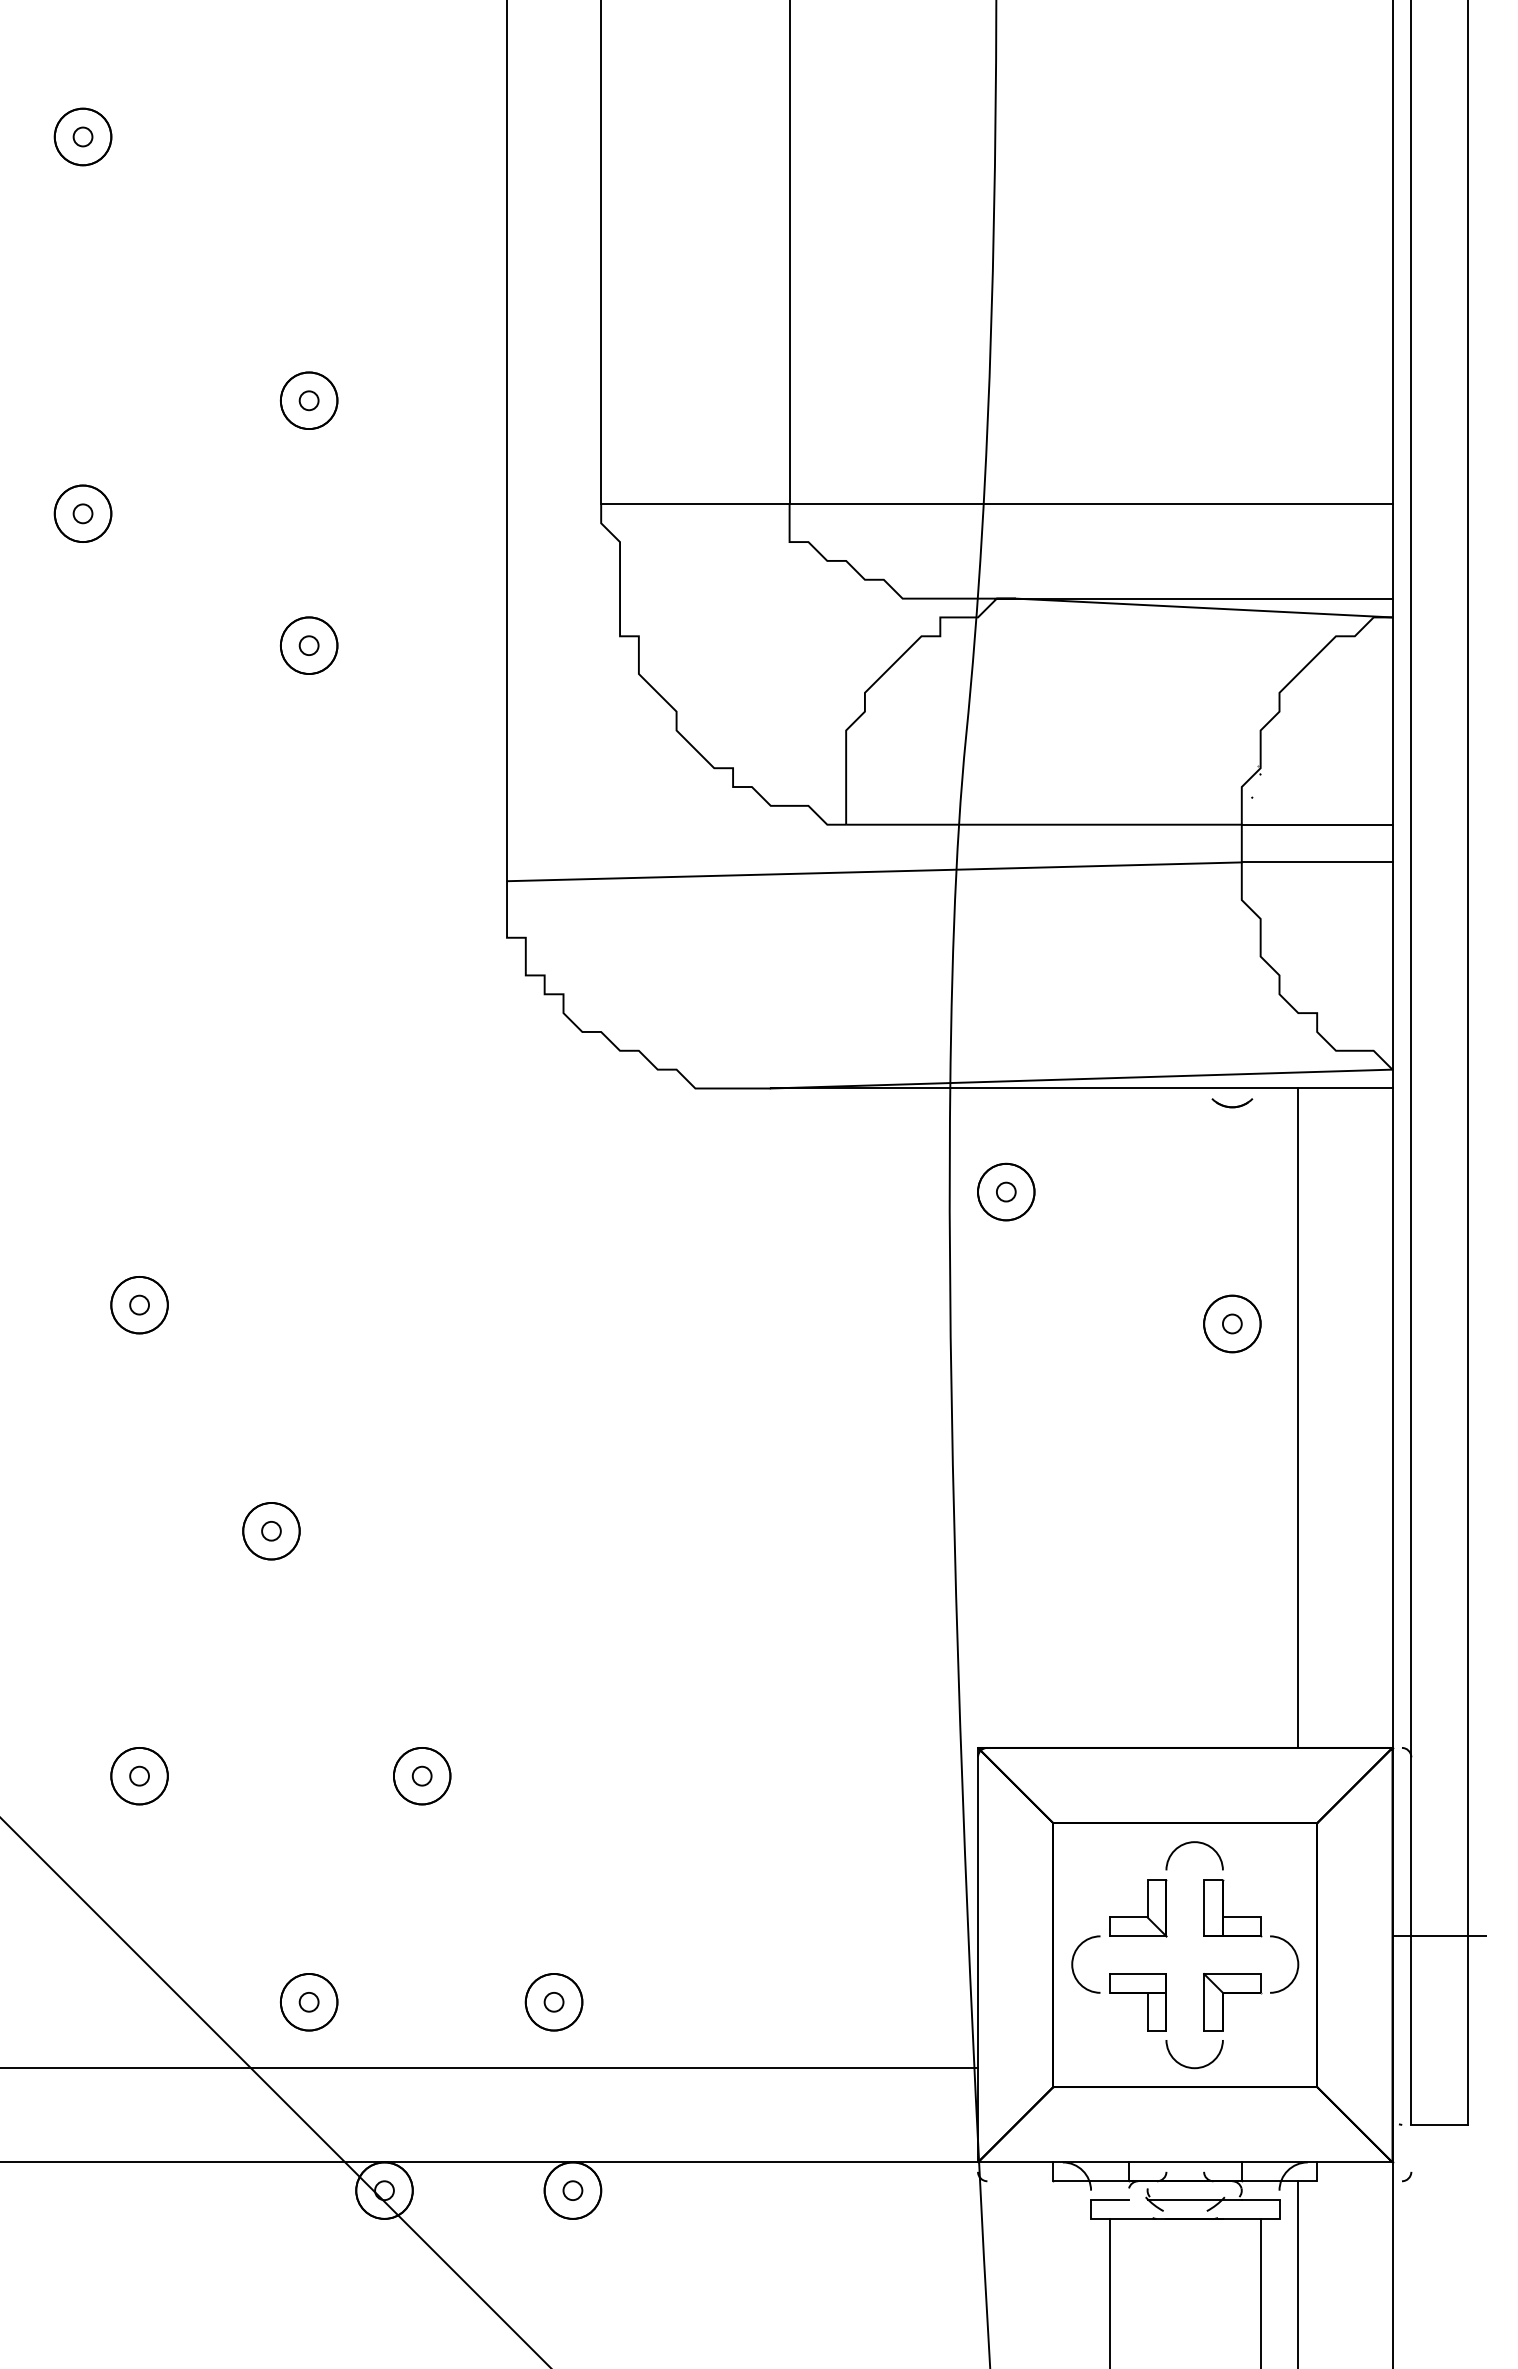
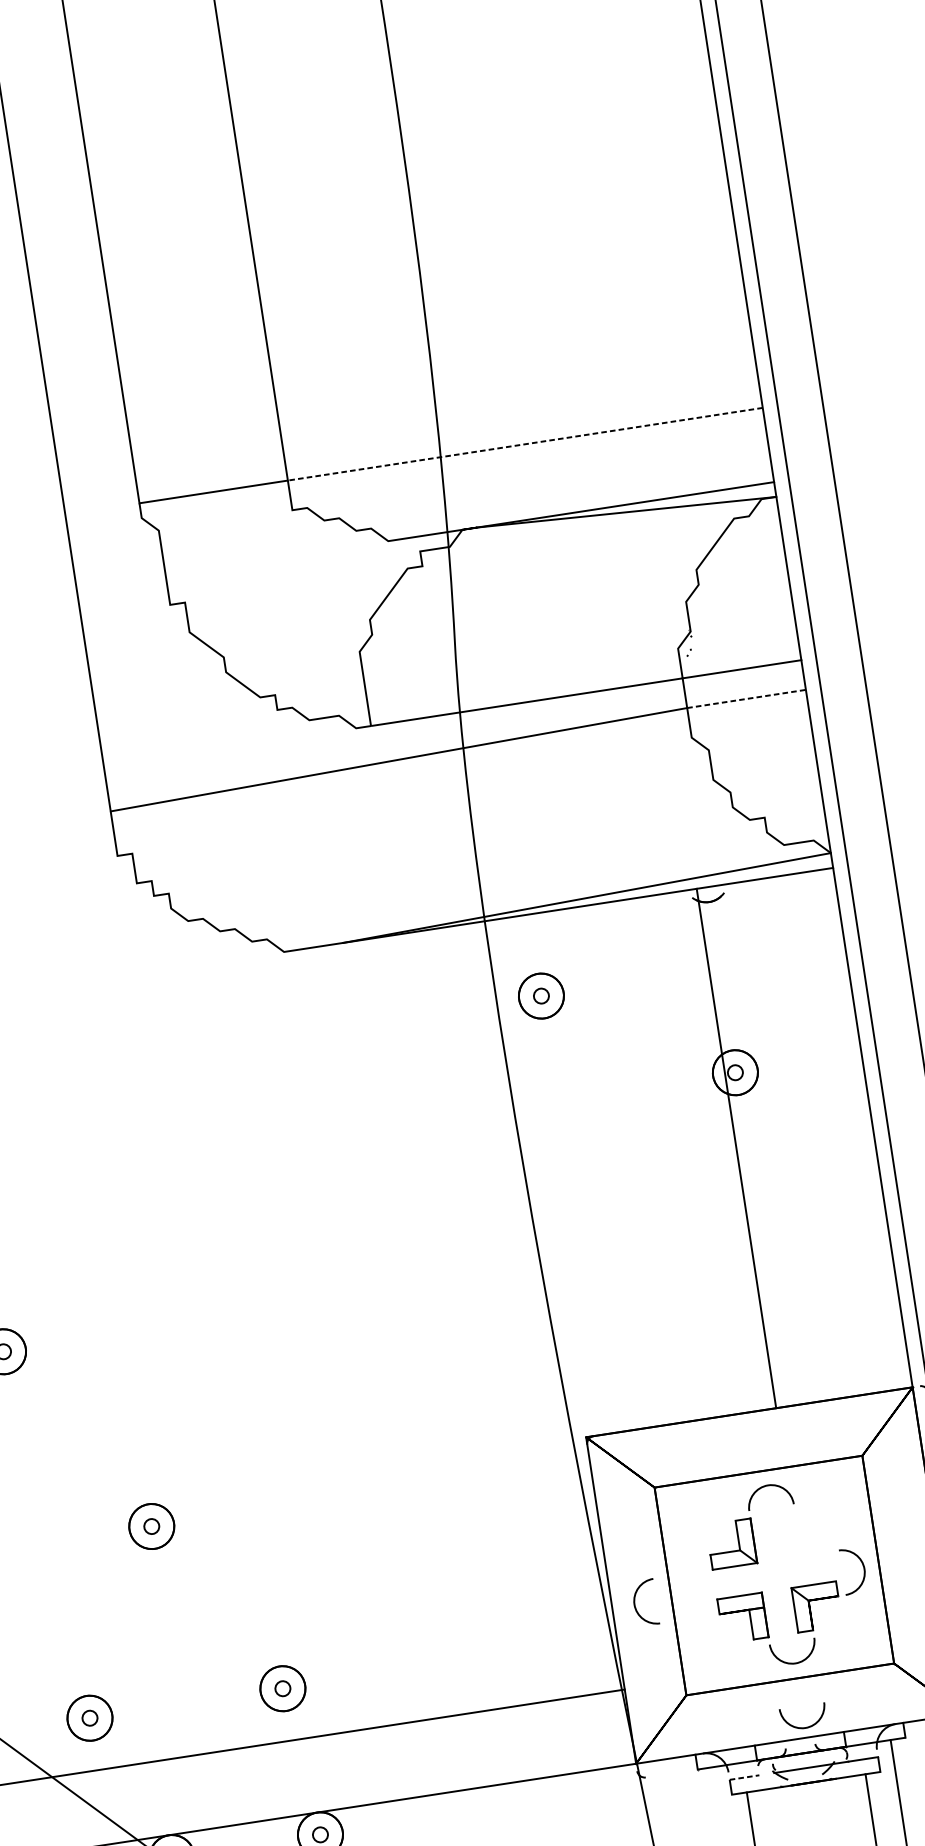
line: (1090, 504) -> (524, 444), solid -> dashed
line: (1317, 862) -> (746, 698), solid -> dashed
line: (1298, 1417) -> (736, 1147), moved
part: (1232, 1916) -> (806, 1539), removed
curve: (1073, 1964) -> (635, 1604), moved
curve: (1190, 2148) -> (801, 1727), added
line: (1109, 2200) -> (744, 1777), solid -> dashed

